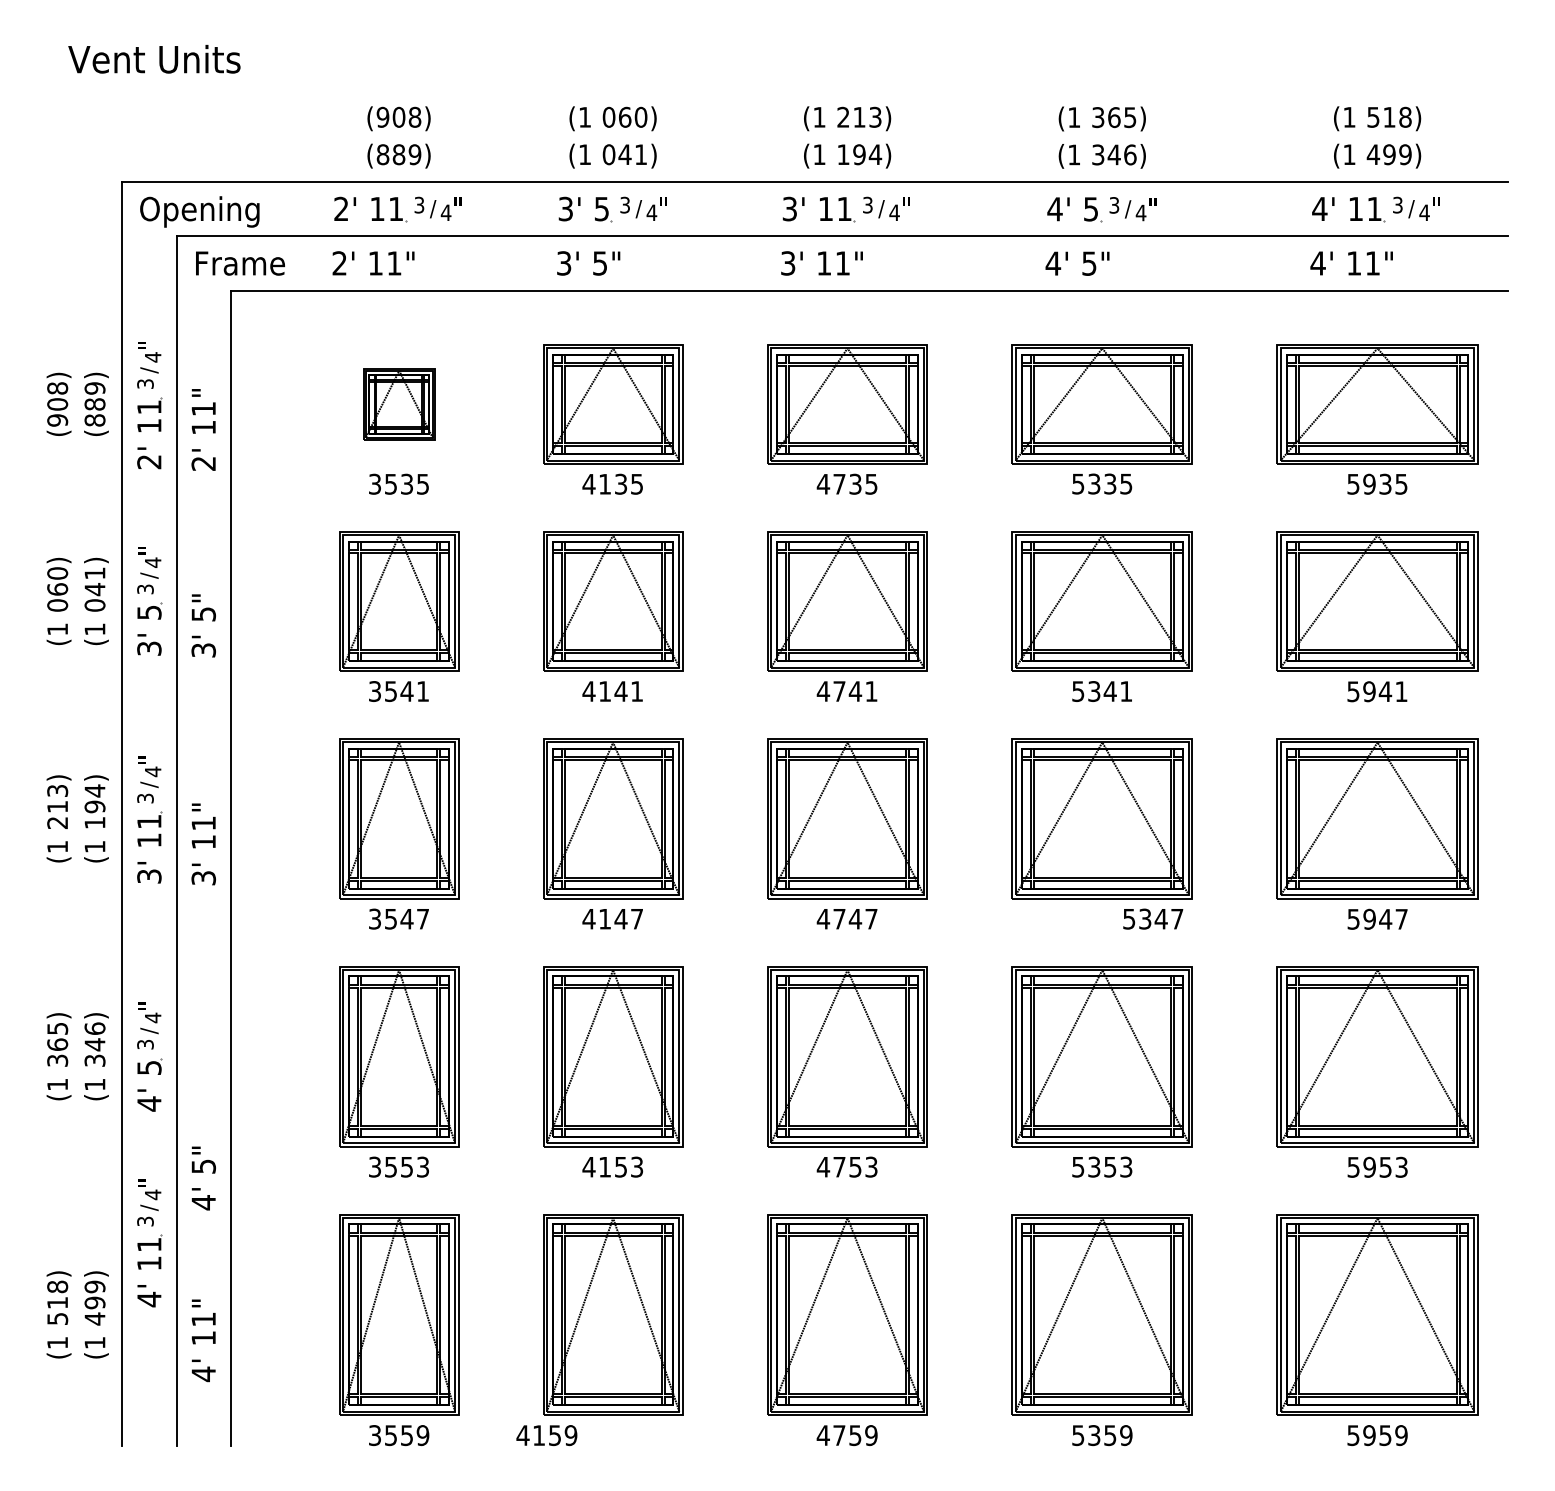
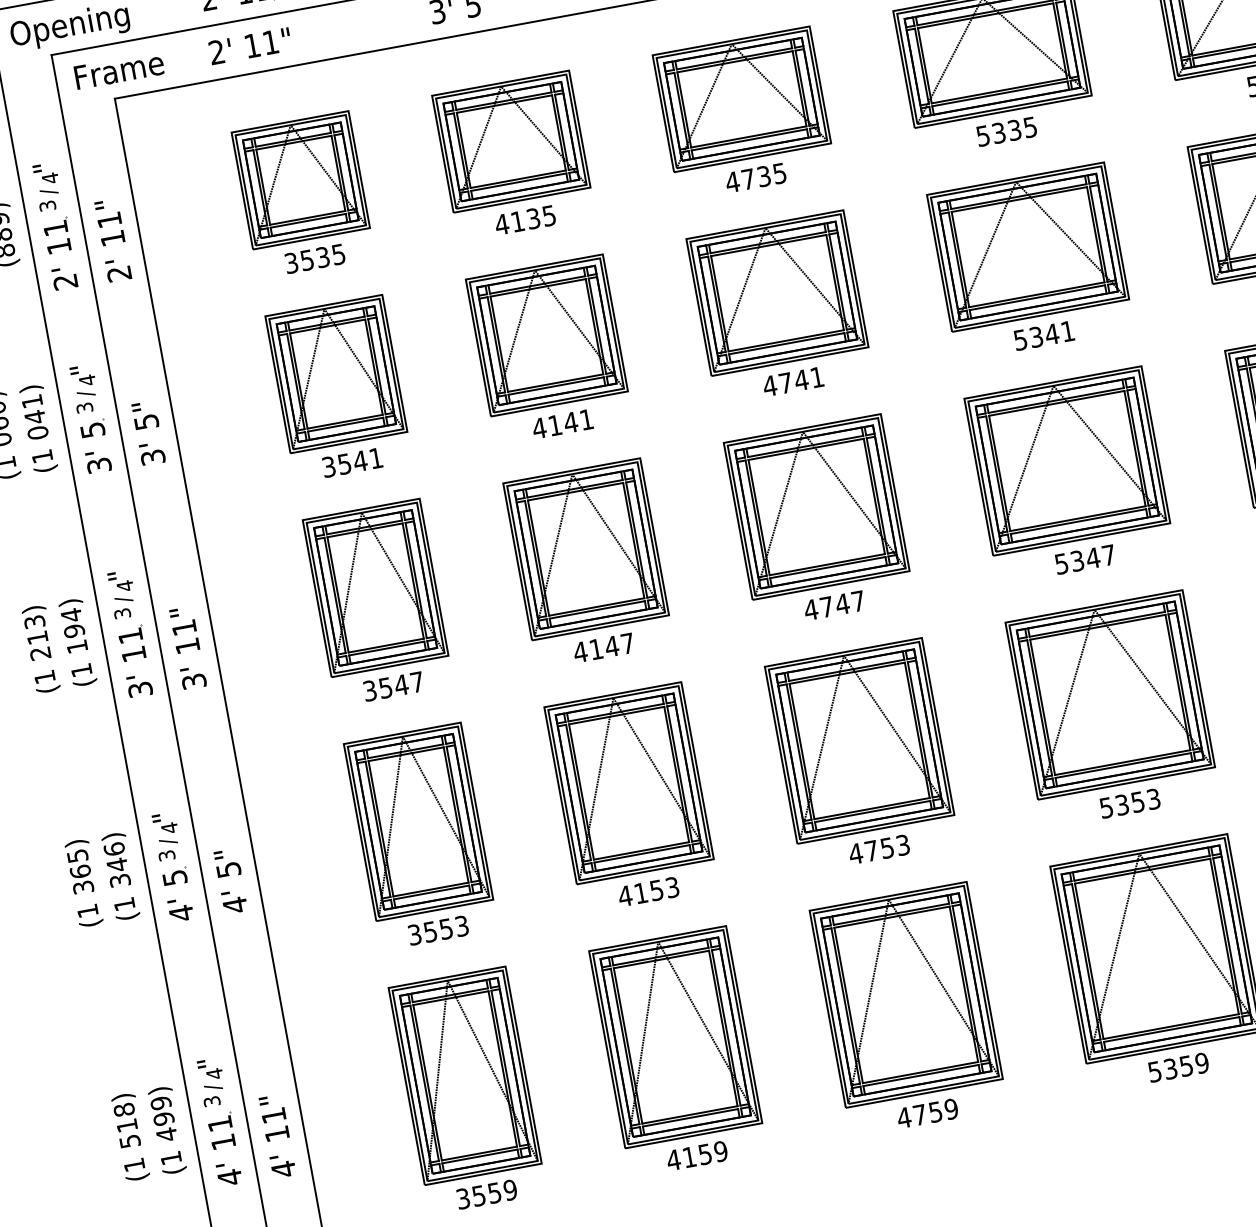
part: (399, 404) -> (301, 180), size x1.67
text: (1153, 918) -> (1085, 558), moved
text: (203, 1178) -> (230, 881), moved
part: (149, 1243) -> (219, 1122), moved
text: (546, 1435) -> (696, 1155), moved

